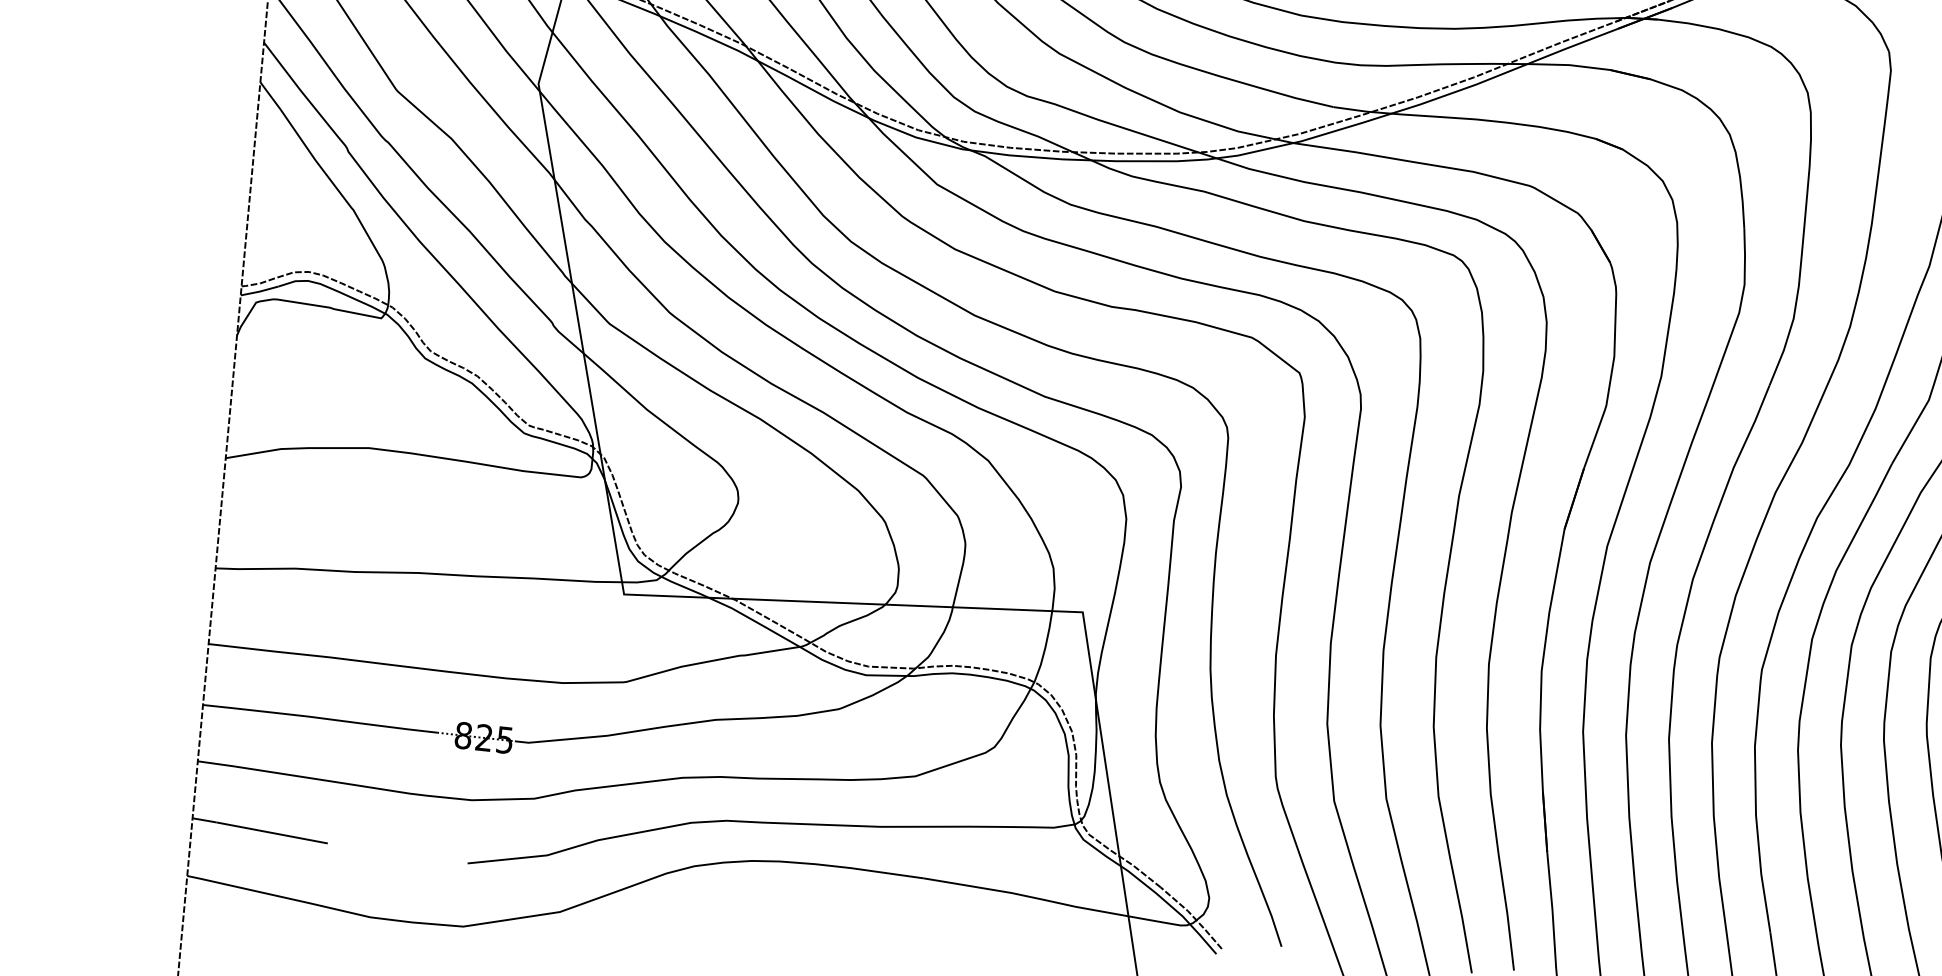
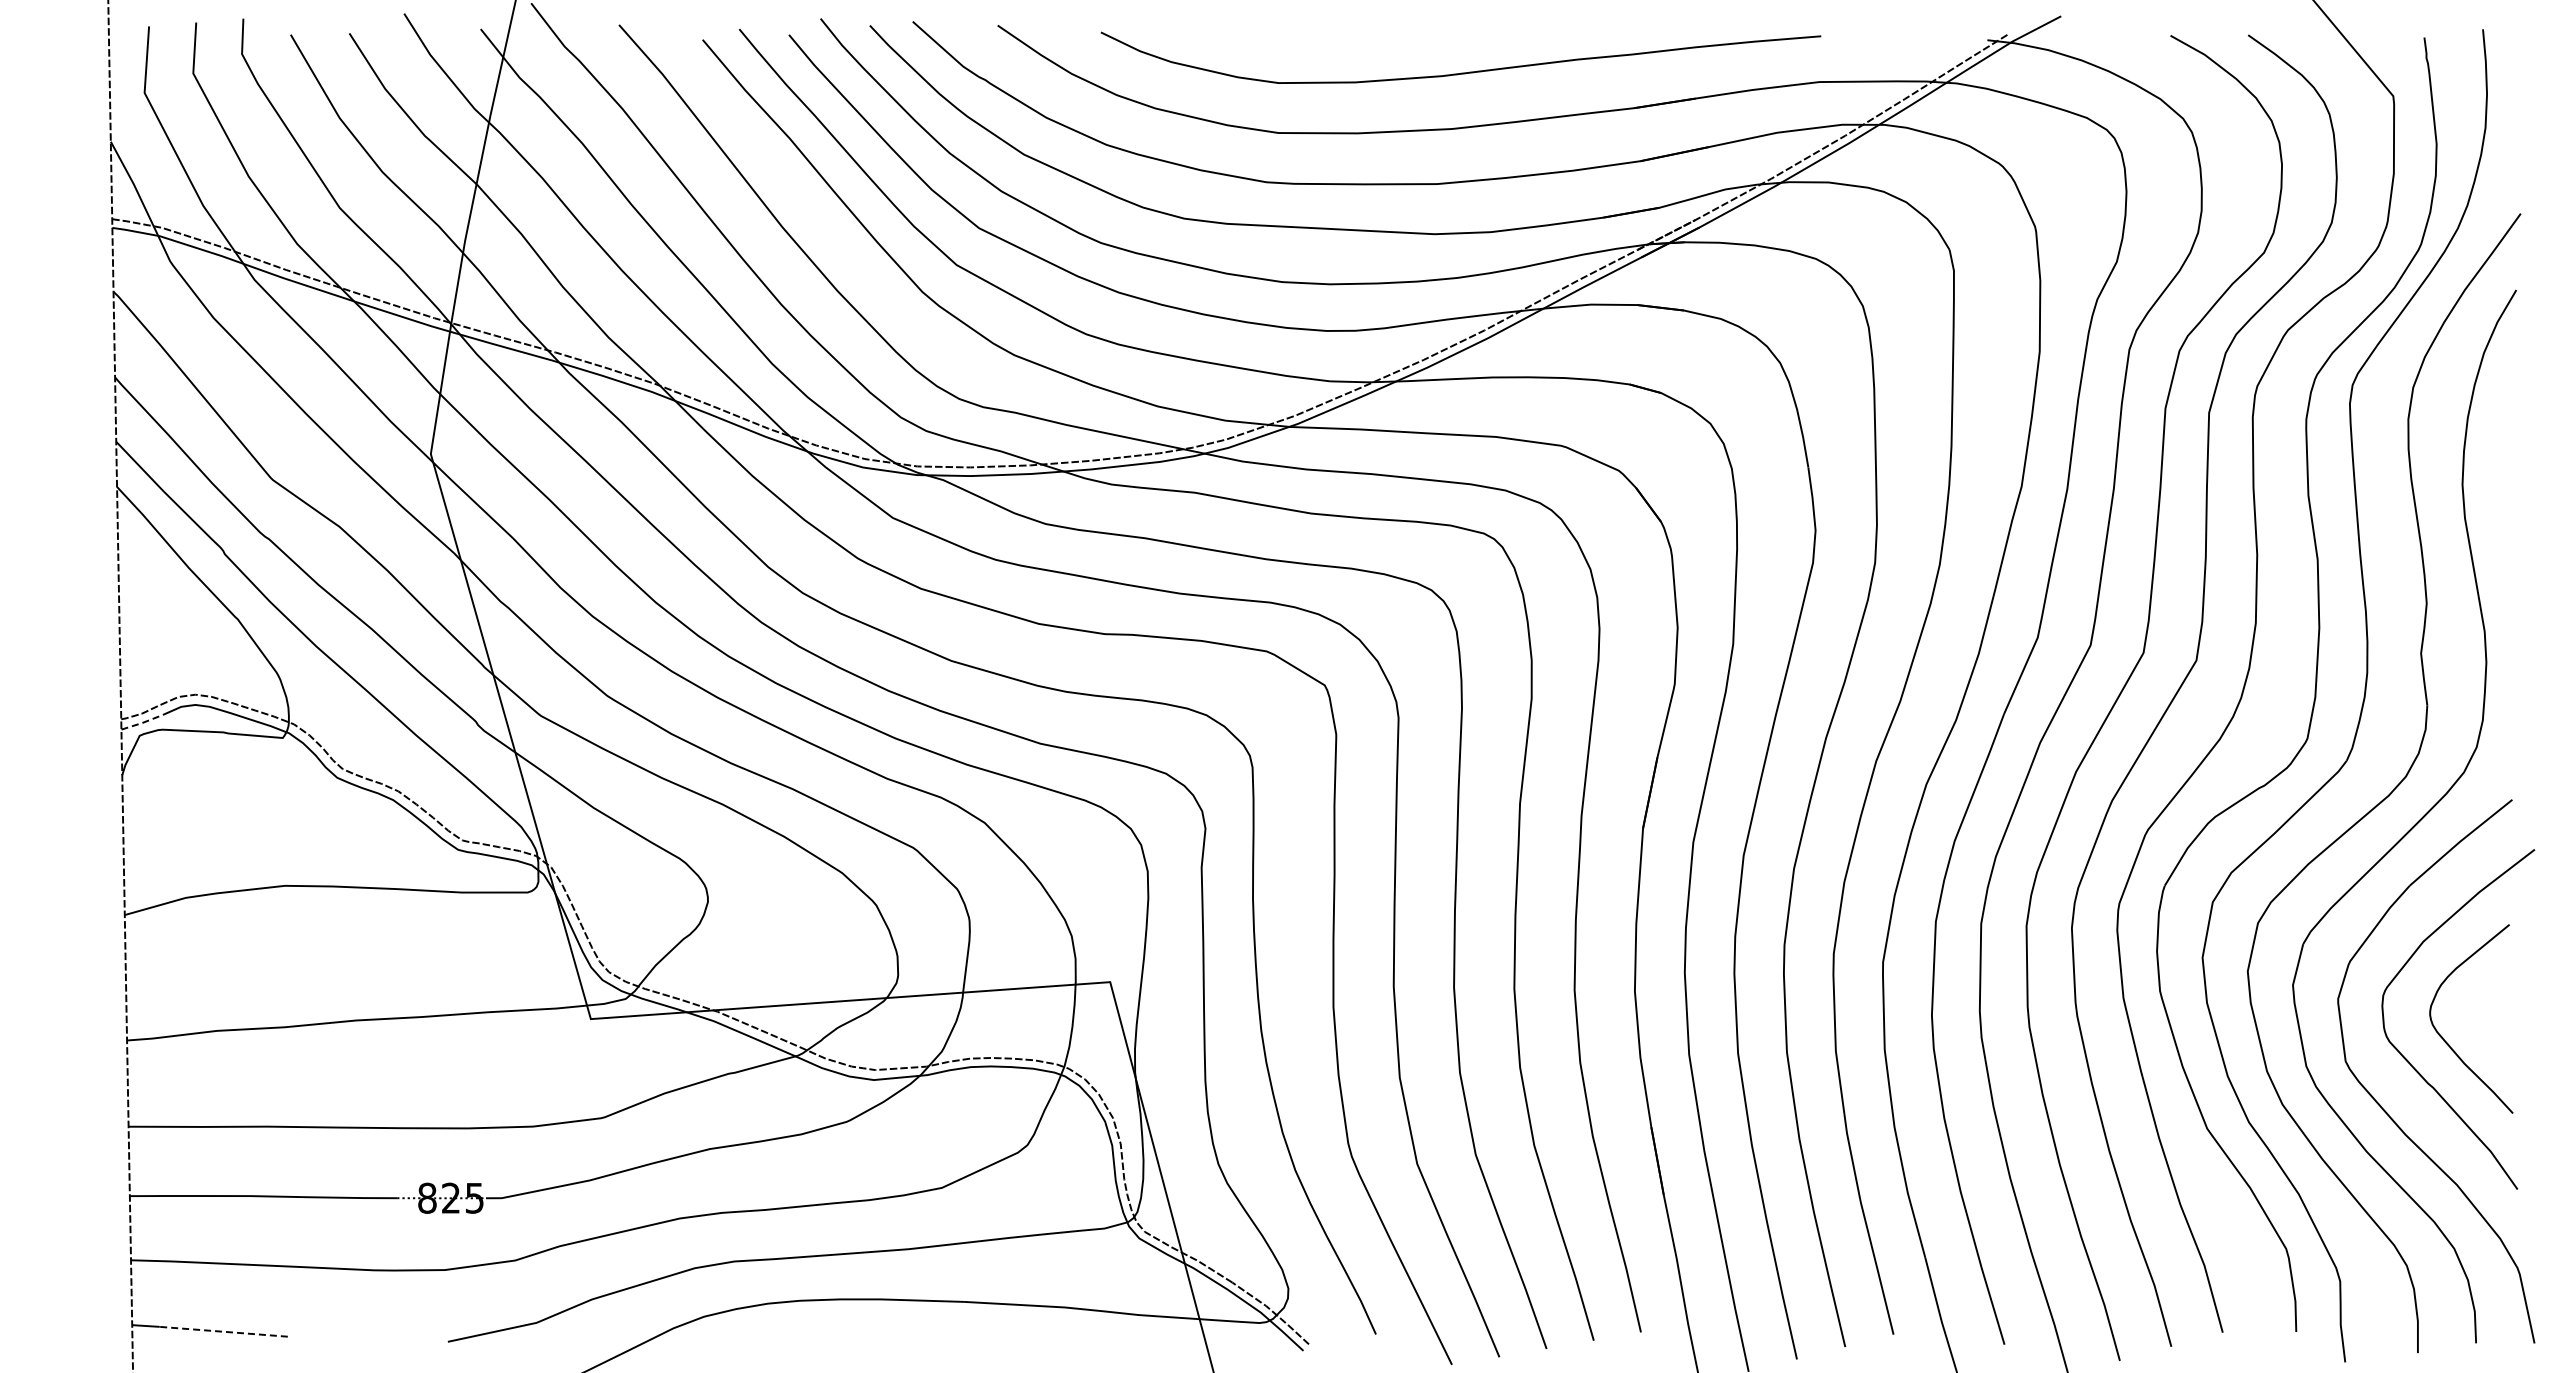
line: (259, 292) -> (142, 723), solid -> dashed
line: (271, 832) -> (223, 1331), solid -> dashed

